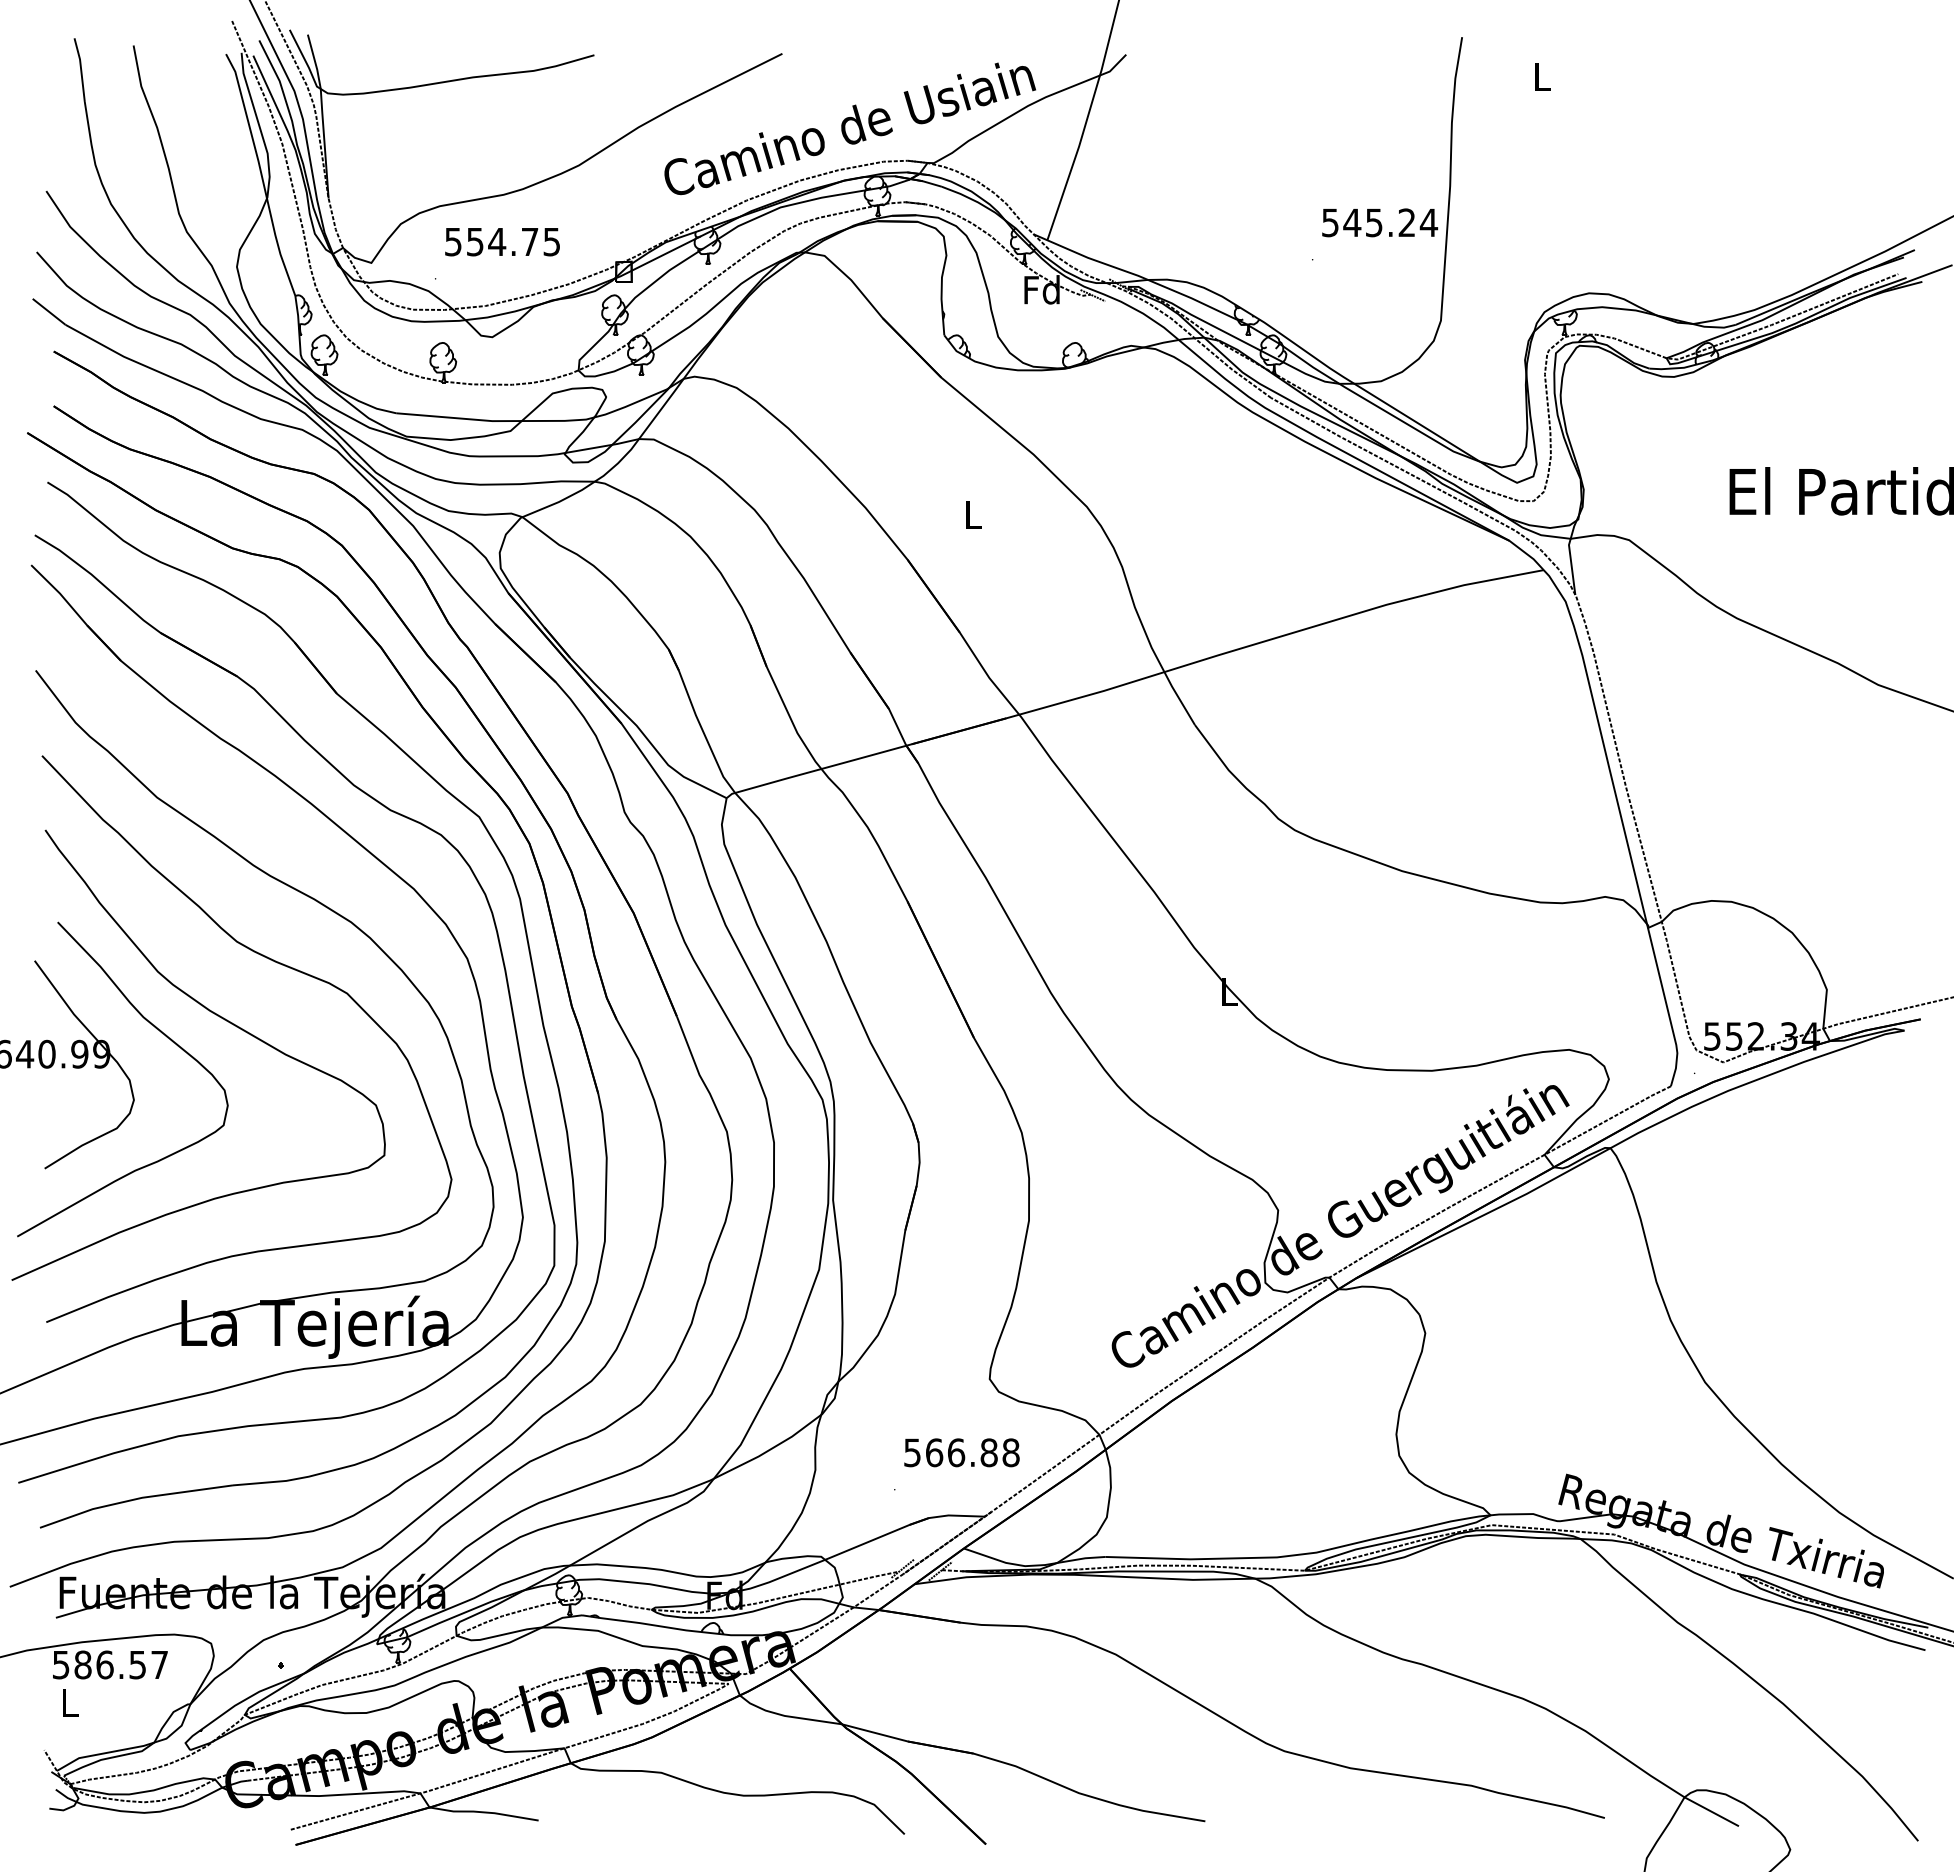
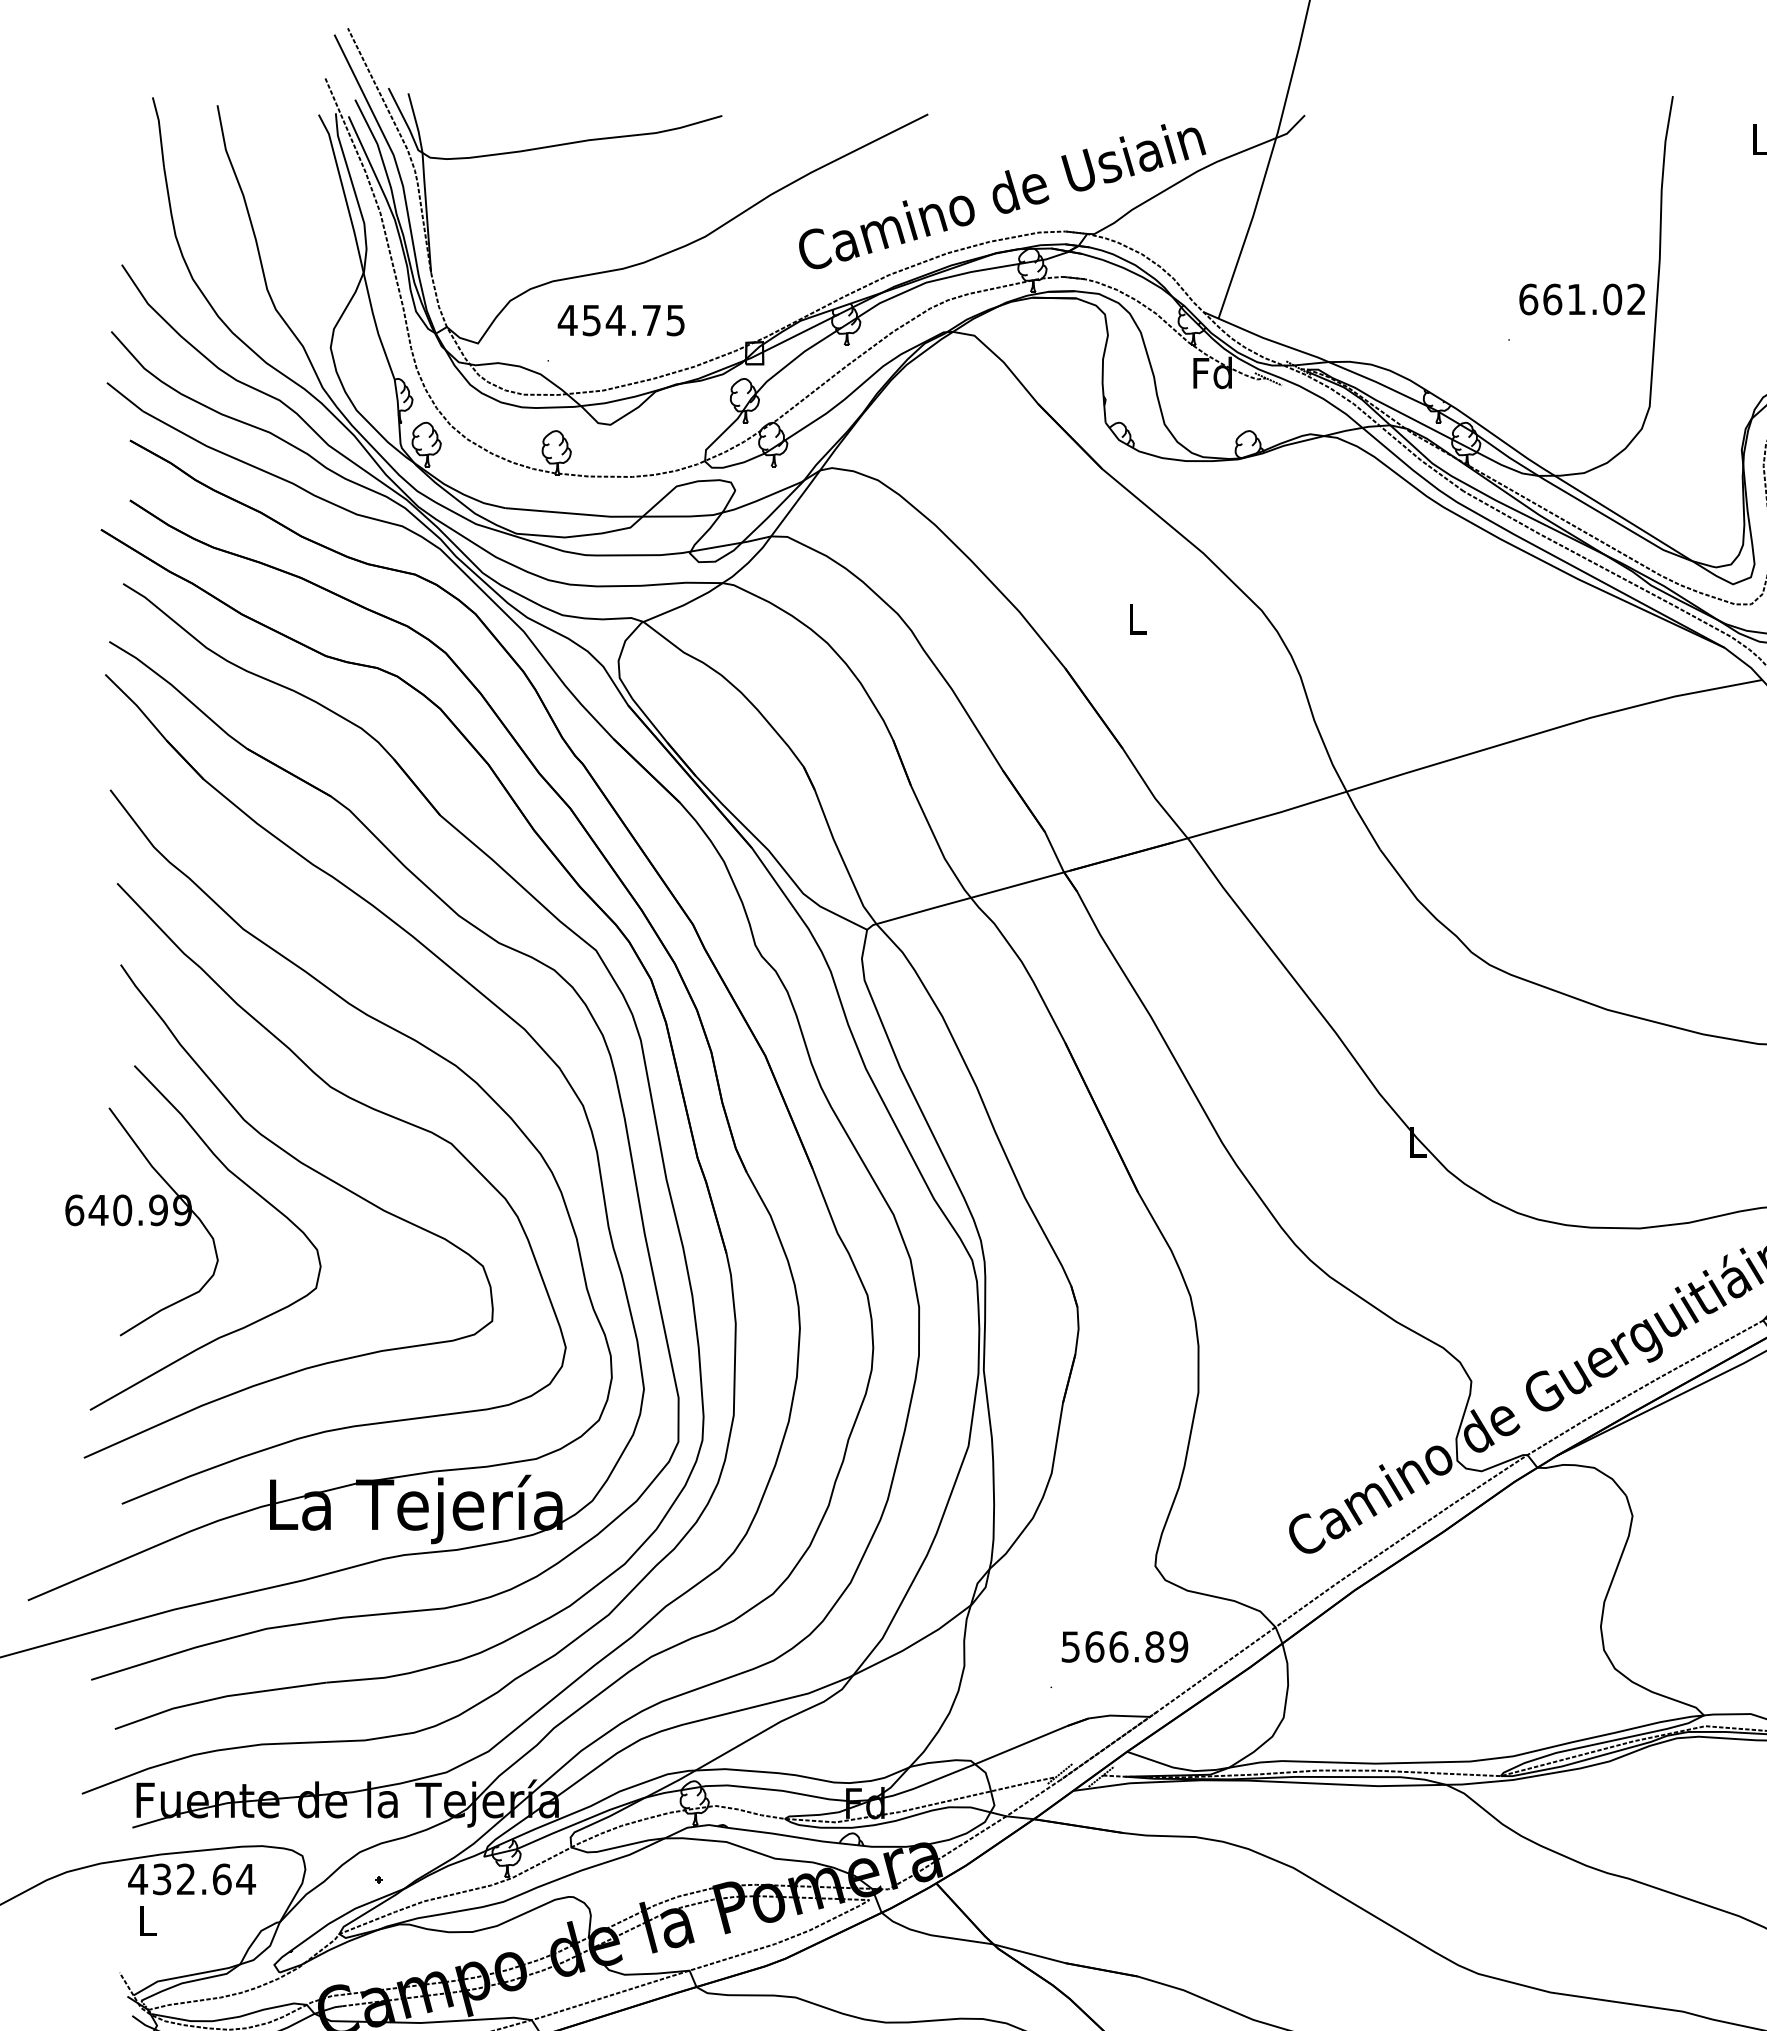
text: (1380, 222) -> (1583, 299), 545.24 -> 661.02
text: (453, 242) -> (567, 321), 554.75 -> 454.75
text: (1010, 1452) -> (1178, 1646), 566.88 -> 566.89
text: (110, 1664) -> (192, 1878), 586.57 -> 432.64

